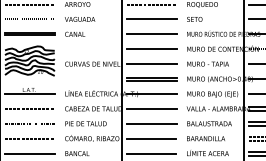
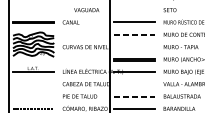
line: (29, 19) -> (33, 10), removed
text: (80, 19) -> (87, 10), moved
line: (151, 19) -> (134, 10), removed
line: (151, 49) -> (134, 35), solid -> dashed
line: (151, 64) -> (134, 47), removed
line: (29, 108) -> (33, 83), removed
line: (151, 108) -> (134, 83), removed
line: (29, 123) -> (33, 96), removed
line: (151, 123) -> (134, 96), solid -> dashed

